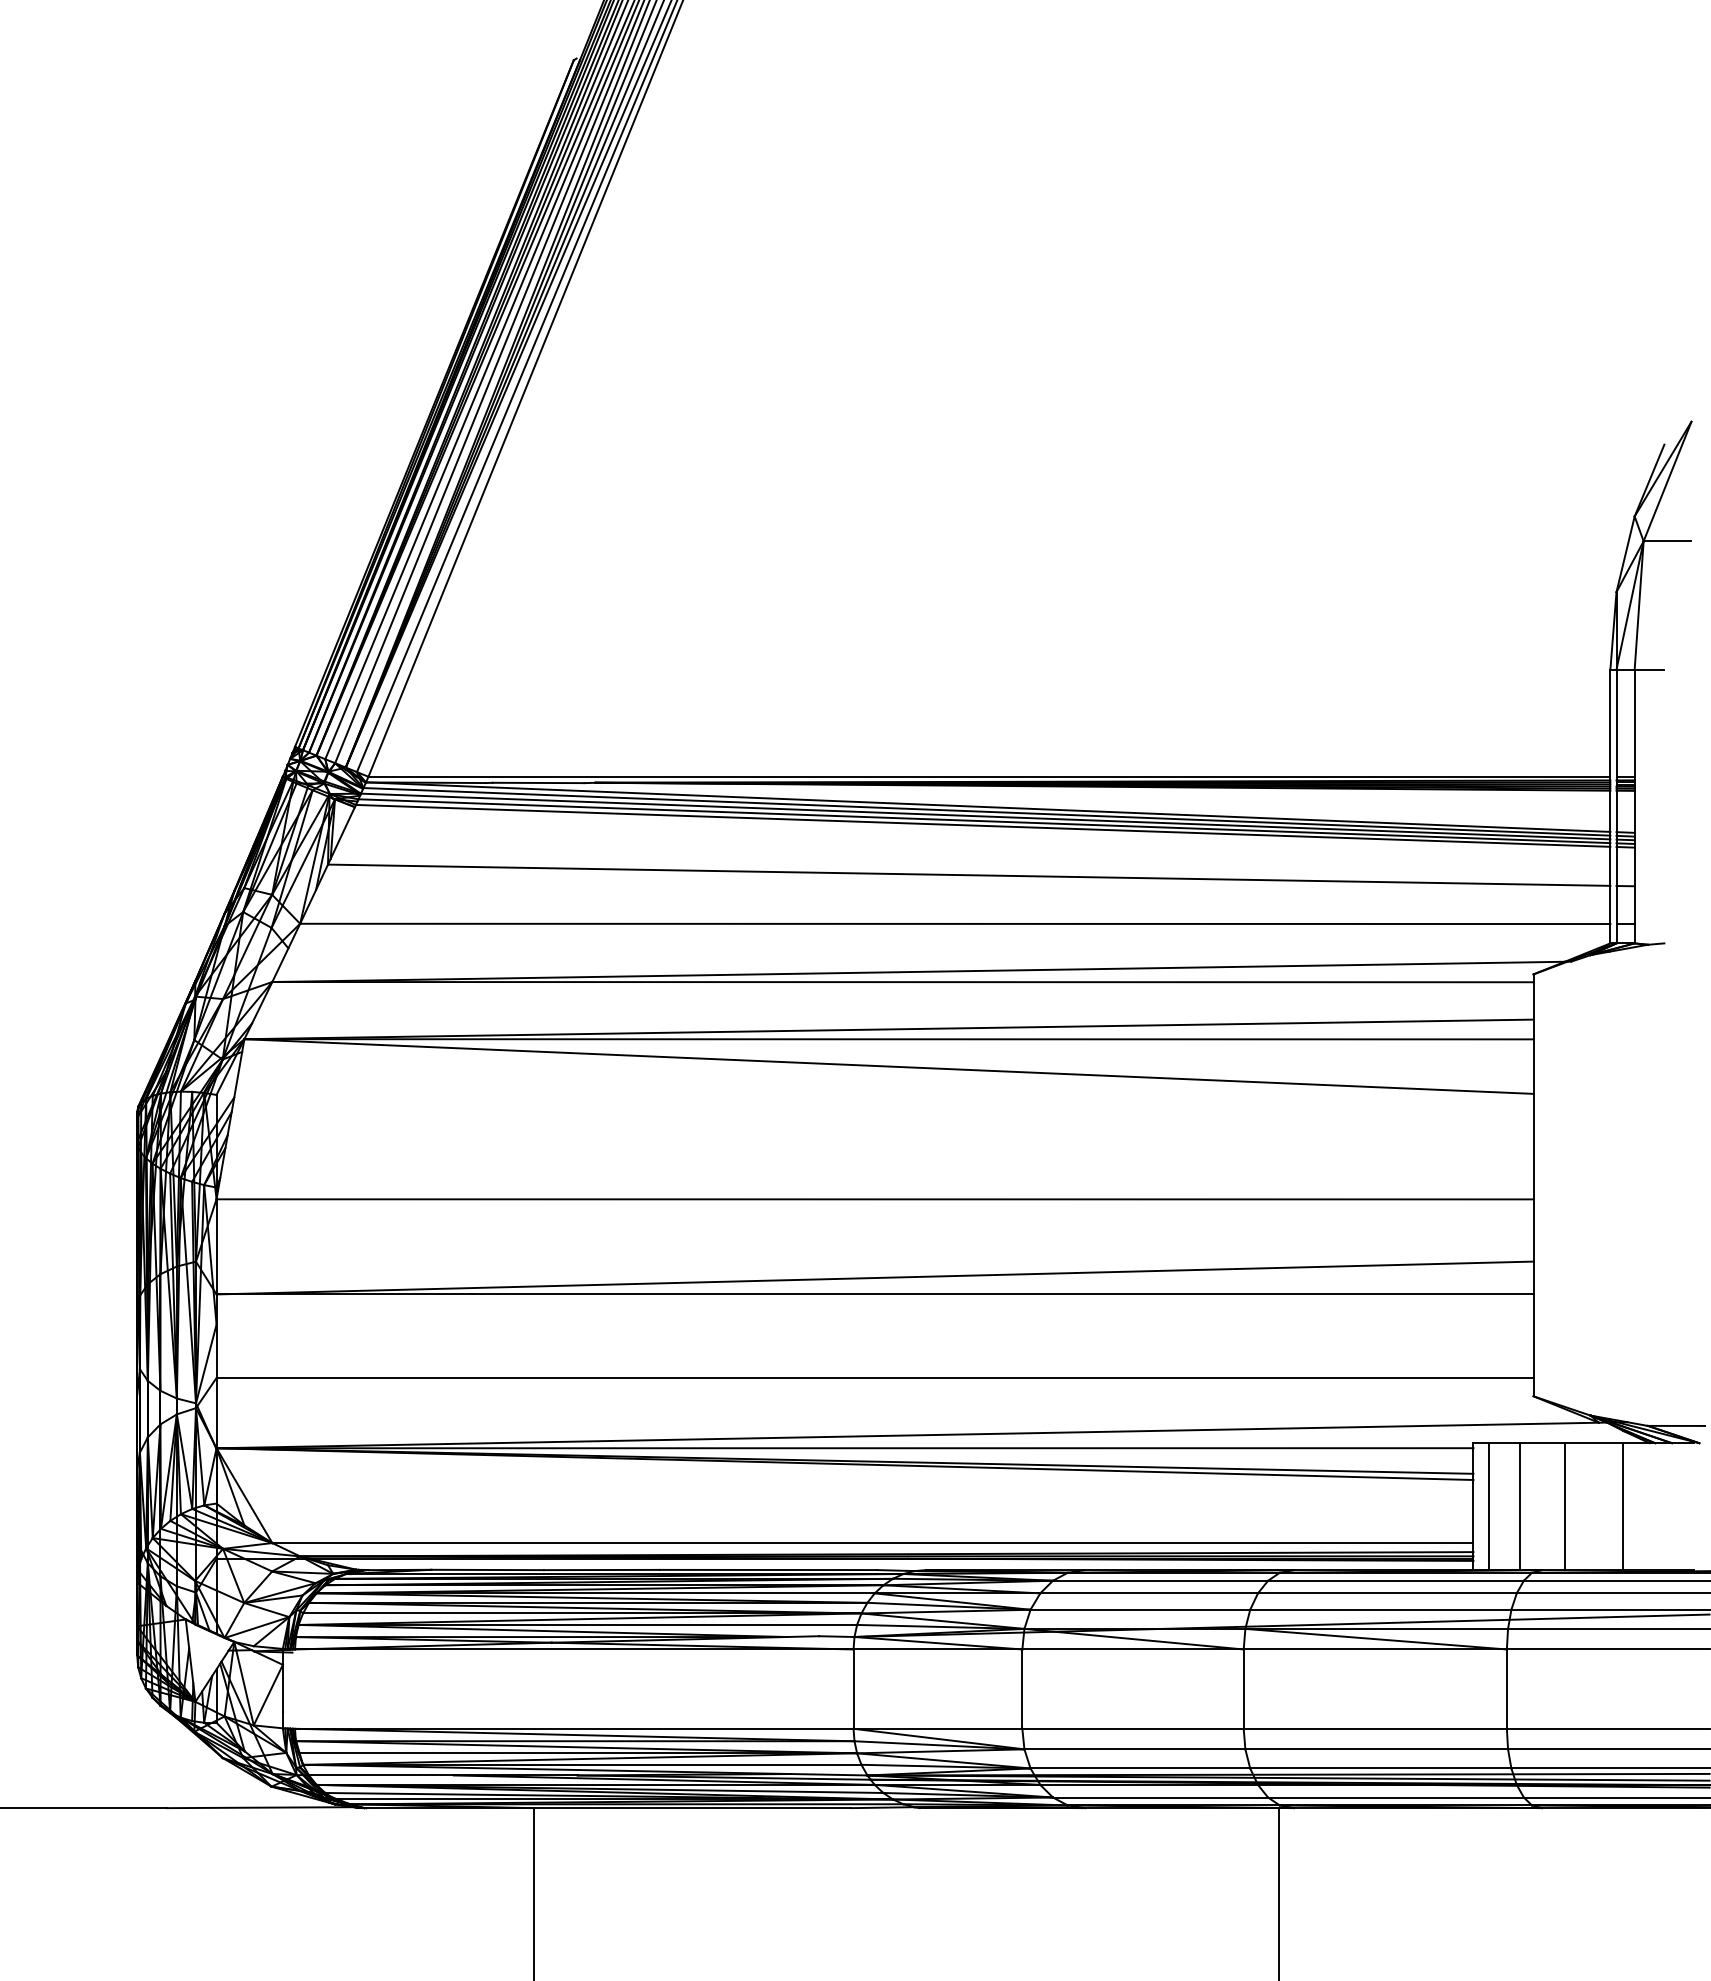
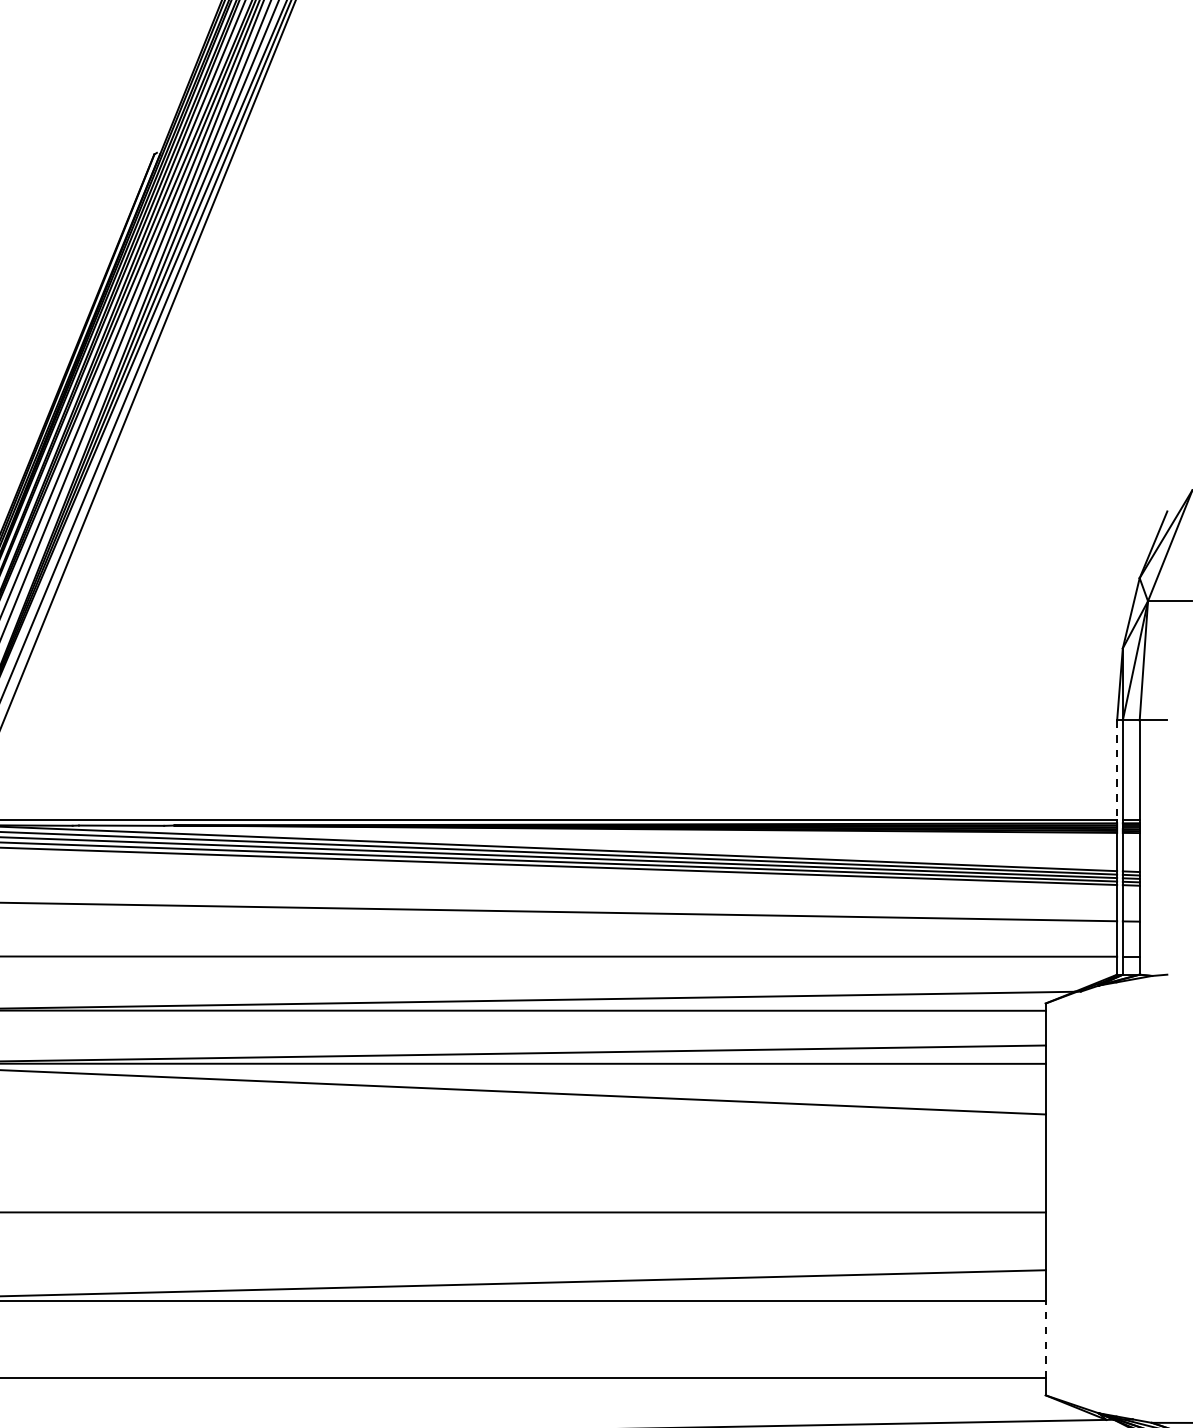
line: (1610, 723) -> (1117, 770), solid -> dashed
line: (1533, 1336) -> (1045, 1339), solid -> dashed

